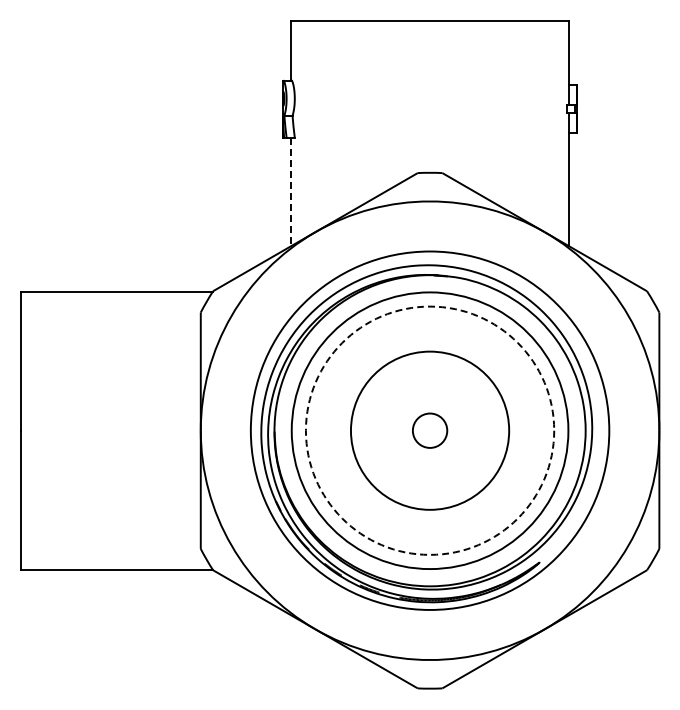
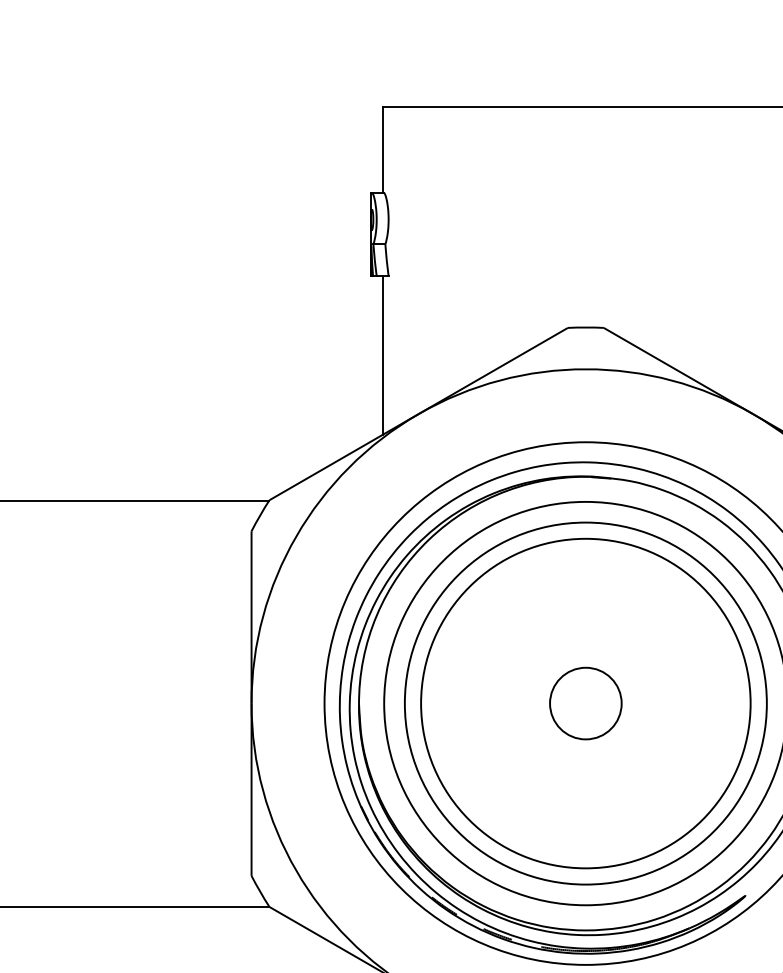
line: (290, 192) -> (382, 356), dashed -> solid
circle: (429, 430) -> (585, 703), dashed -> solid
circle: (429, 430) -> (585, 703), size x1.43
circle: (430, 430) -> (586, 703), size x1.43

